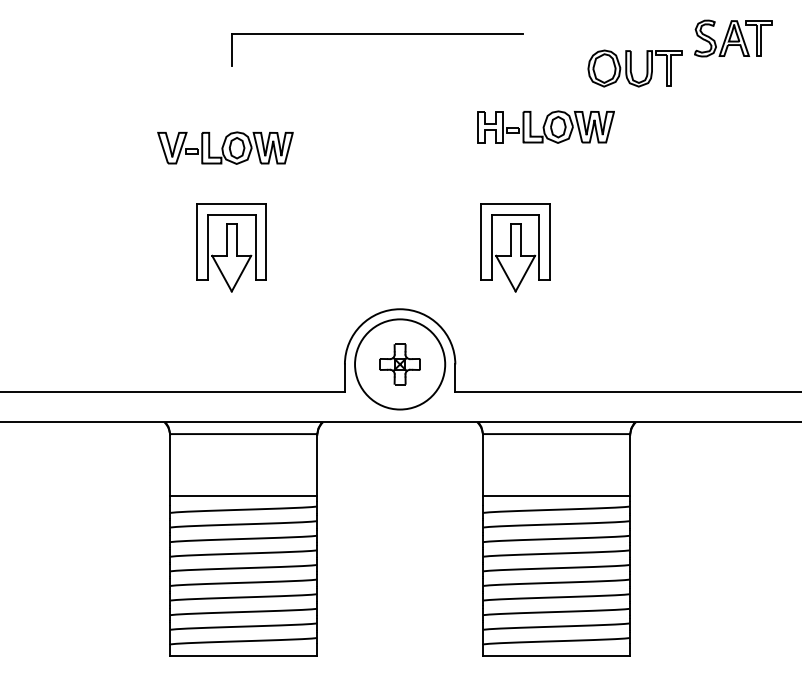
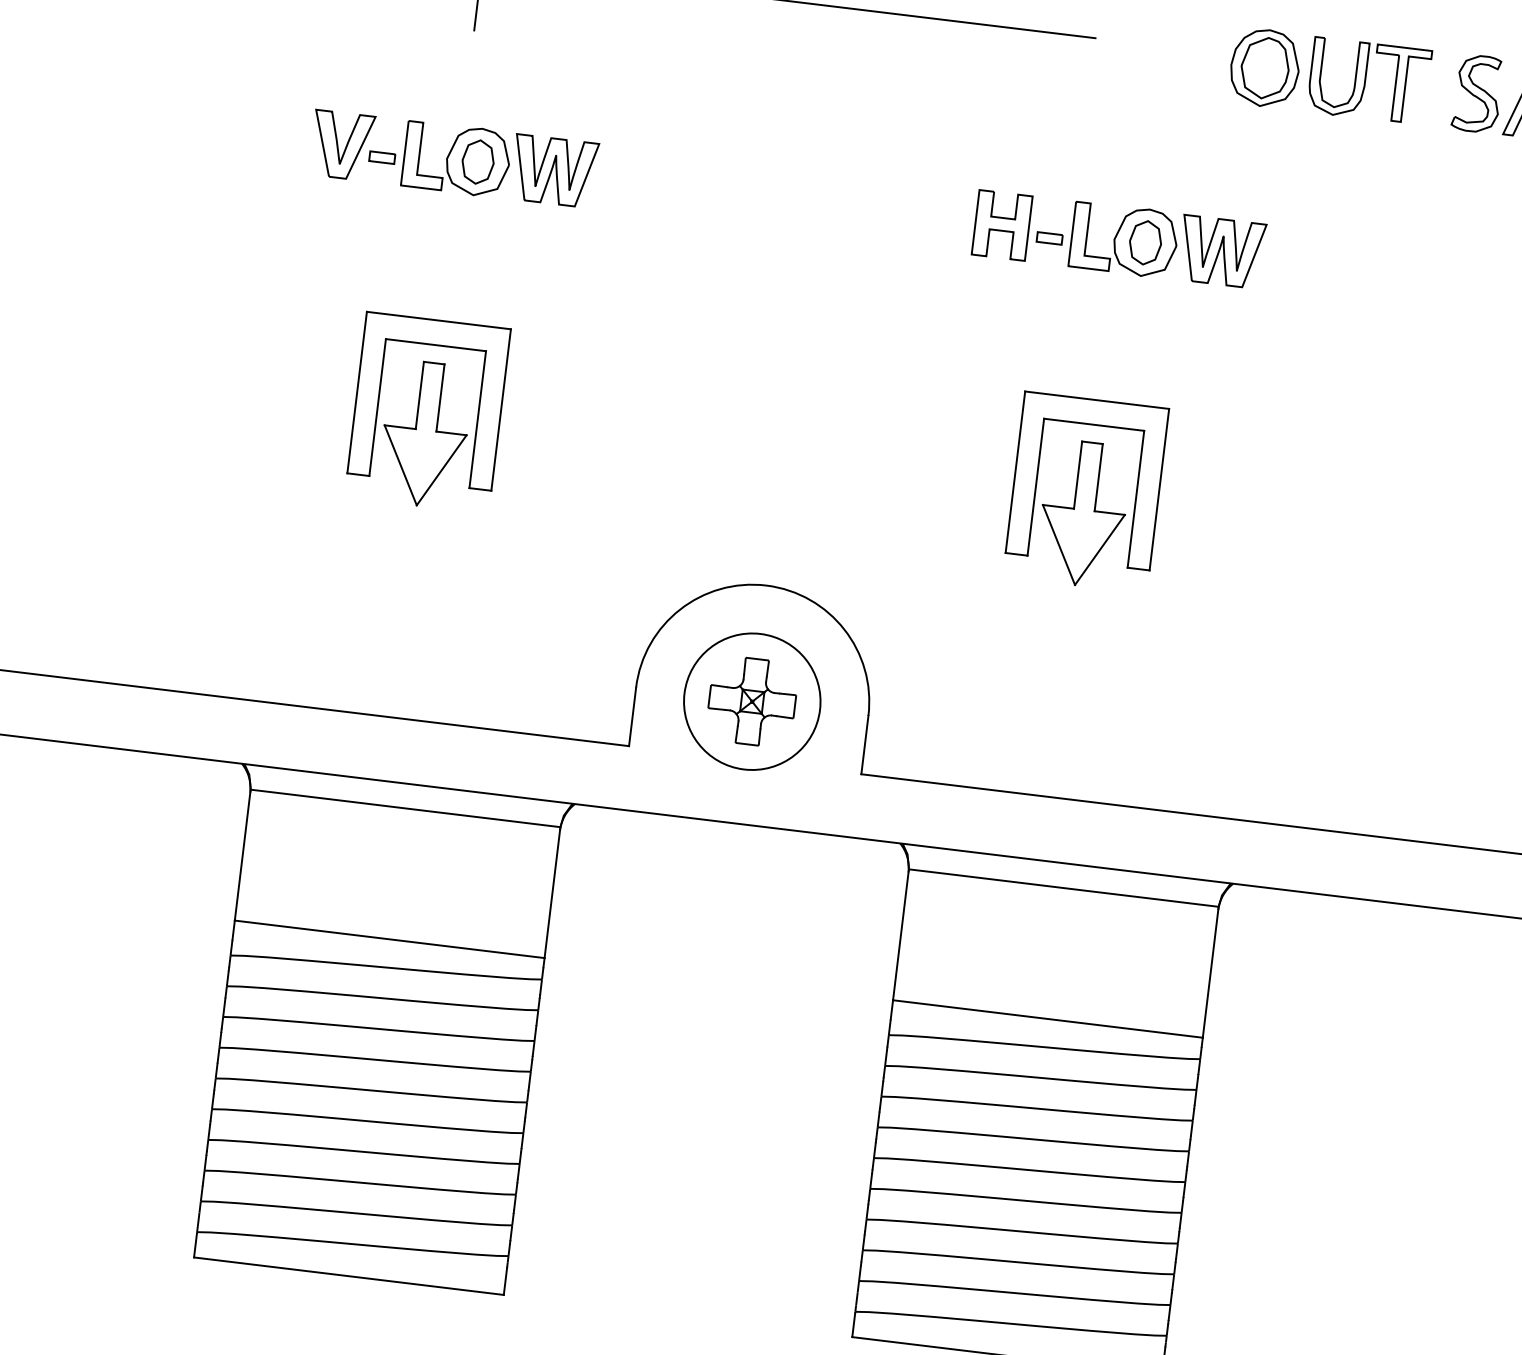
part: (634, 68) -> (1328, 75), moved
part: (225, 147) -> (453, 157), moved
part: (515, 247) -> (1085, 492), moved
circle: (399, 364) -> (750, 701), size x0.71

